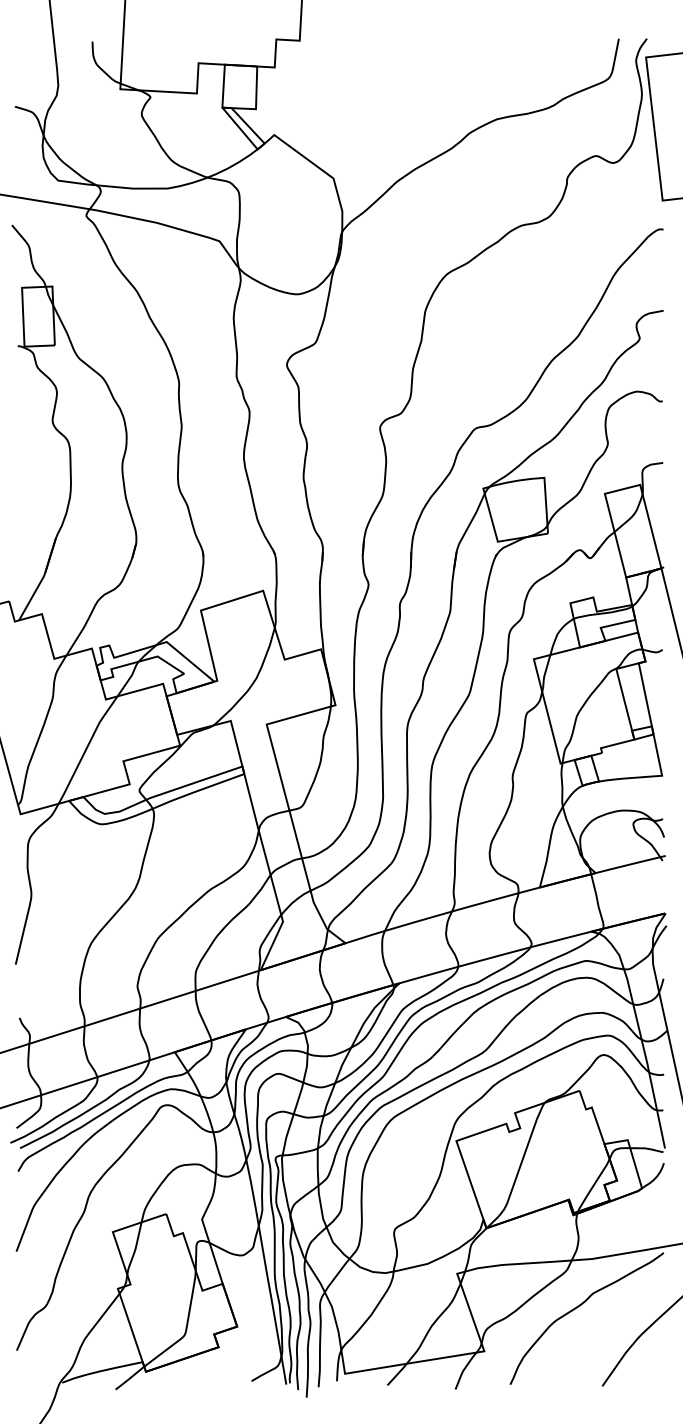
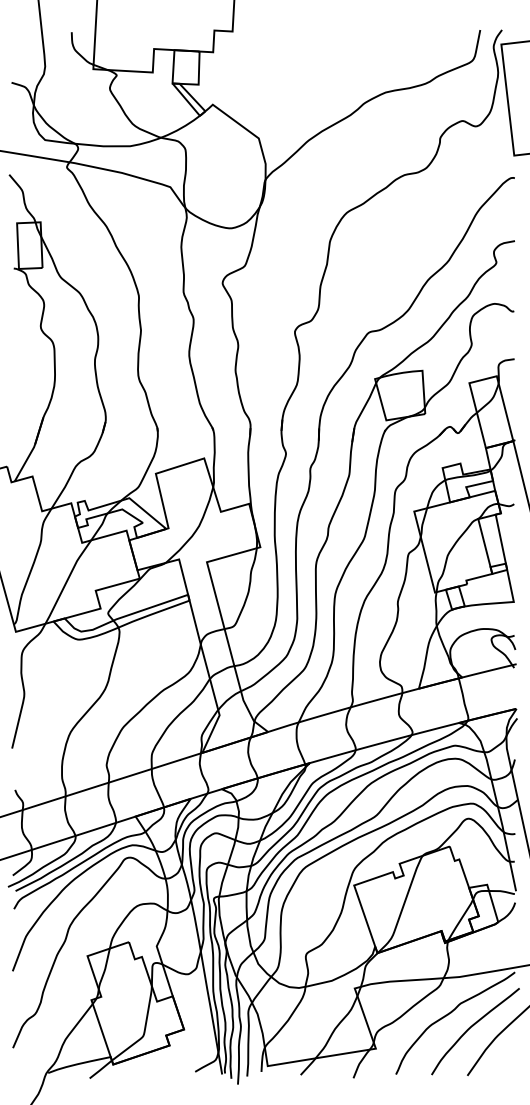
curve: (610, 1322) -> (473, 1026), added

